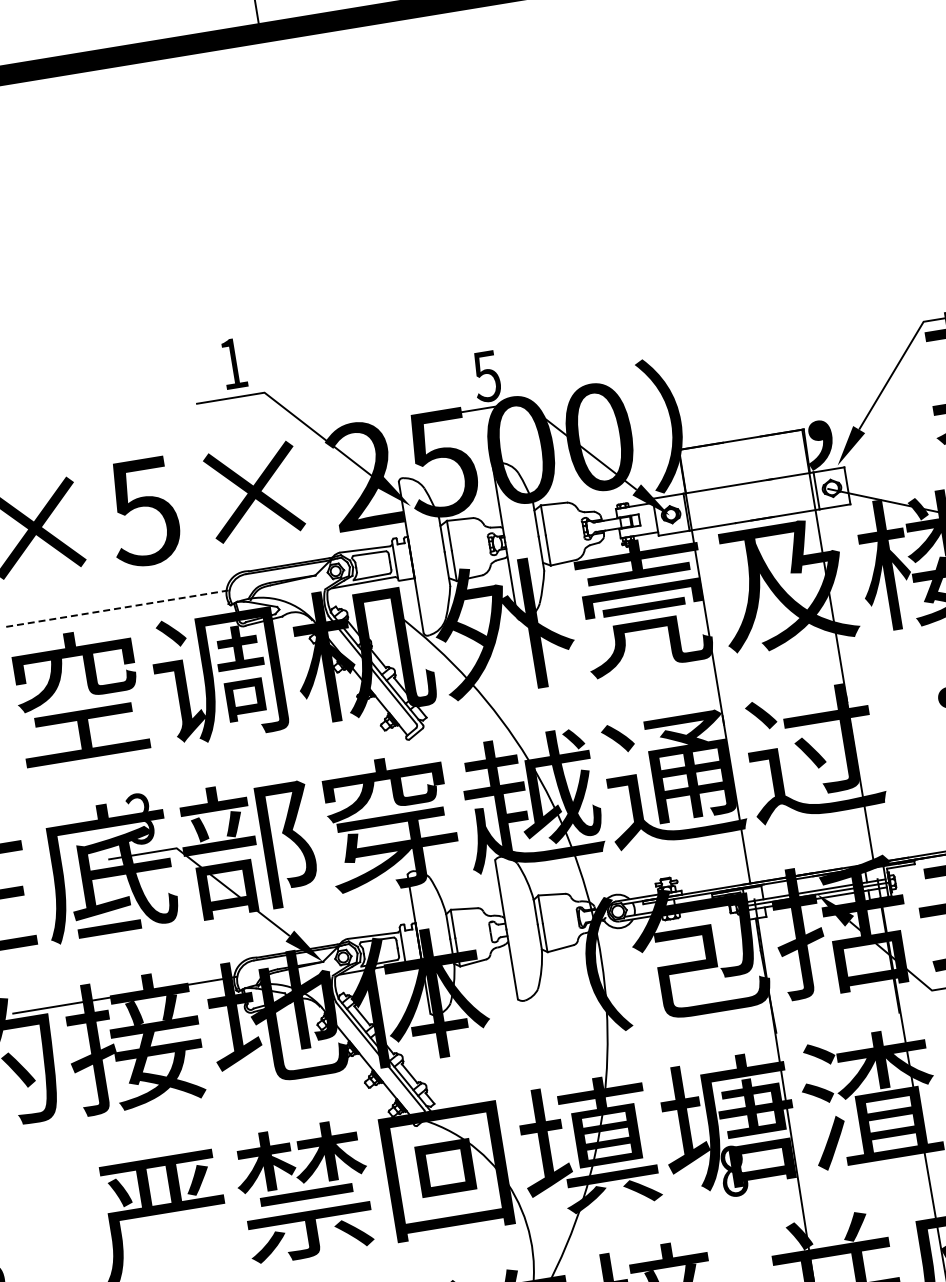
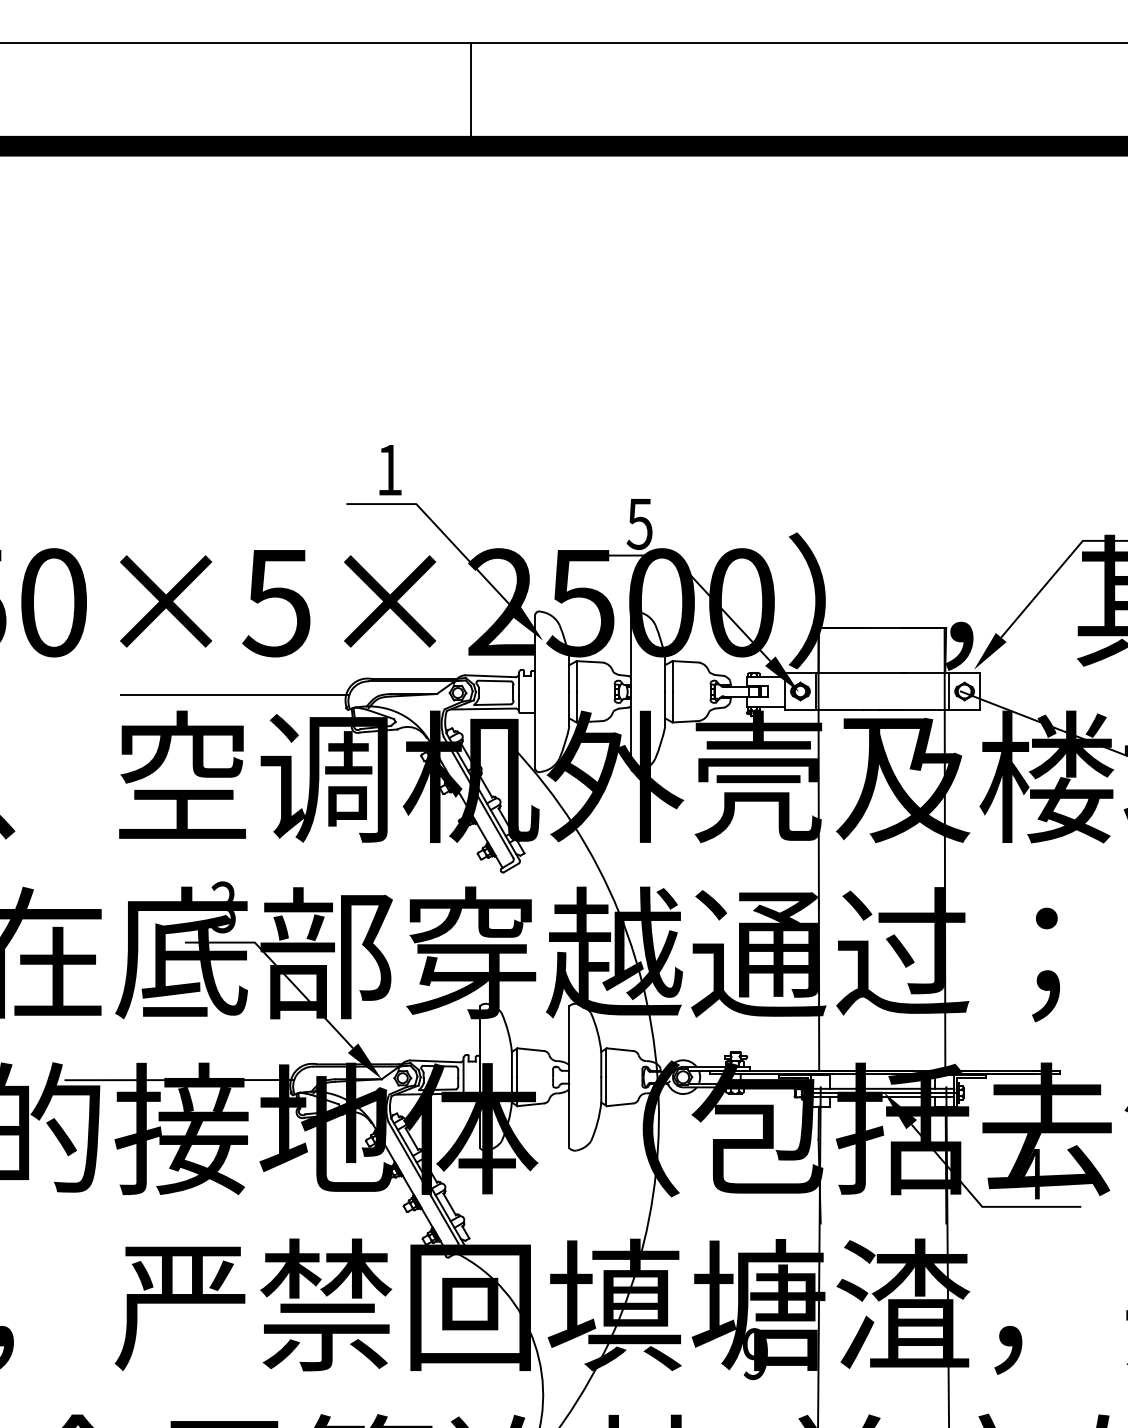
line: (116, 608) -> (234, 694), dashed -> solid
text: (733, 1171) -> (755, 1354), 8 -> 9

